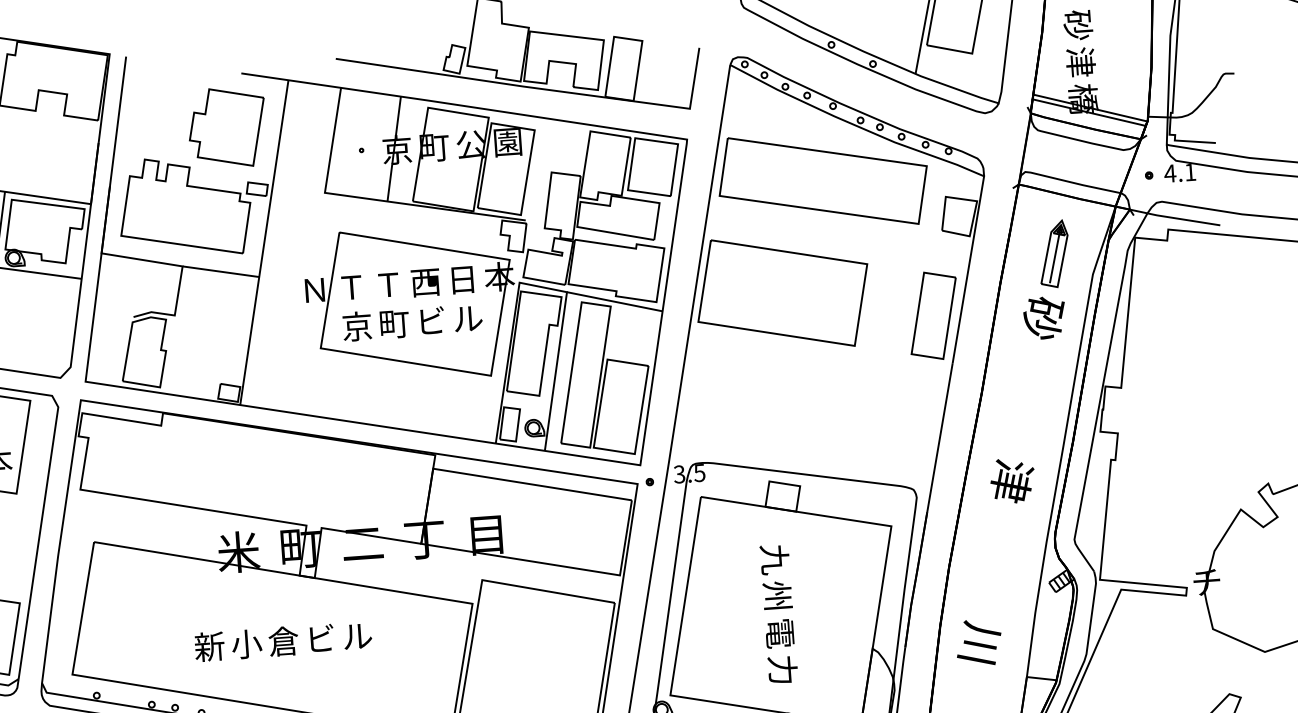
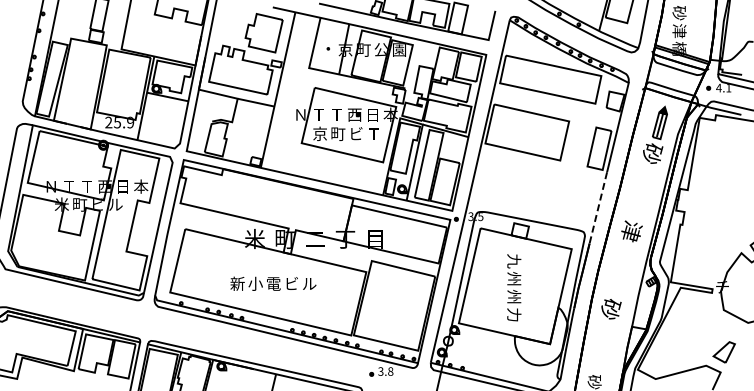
text: (466, 317) -> (373, 133), ル -> Ｔ
line: (940, 436) -> (598, 207), solid -> dashed
text: (780, 632) -> (514, 296), 電 -> 州
text: (283, 640) -> (273, 283), 倉 -> 電
text: (979, 642) -> (610, 308), 川 -> 砂

